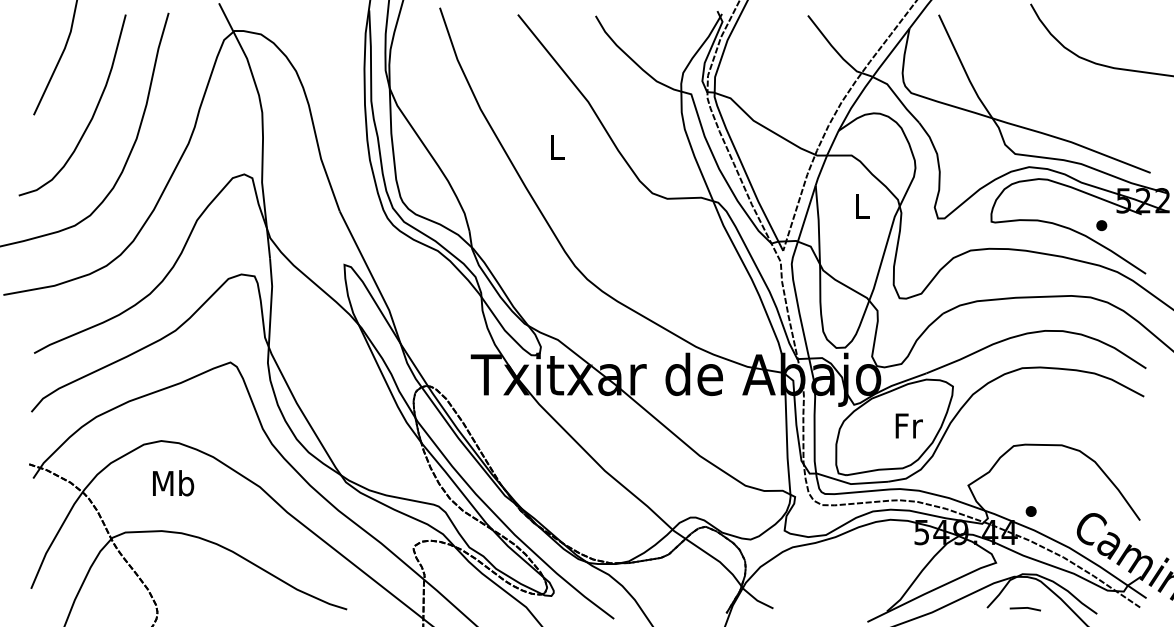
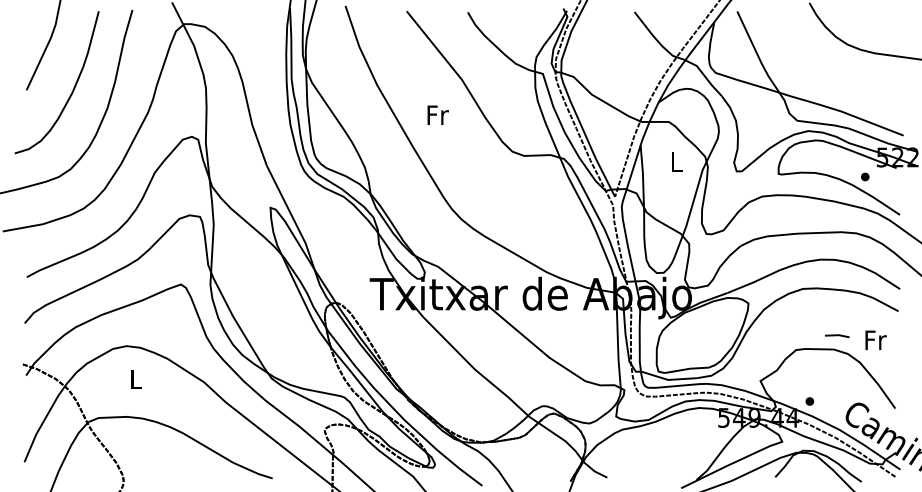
text: (557, 146) -> (437, 114), L -> Fr
text: (908, 426) -> (875, 340), moved
text: (173, 483) -> (136, 379), Mb -> L
line: (1025, 609) -> (837, 336), moved

